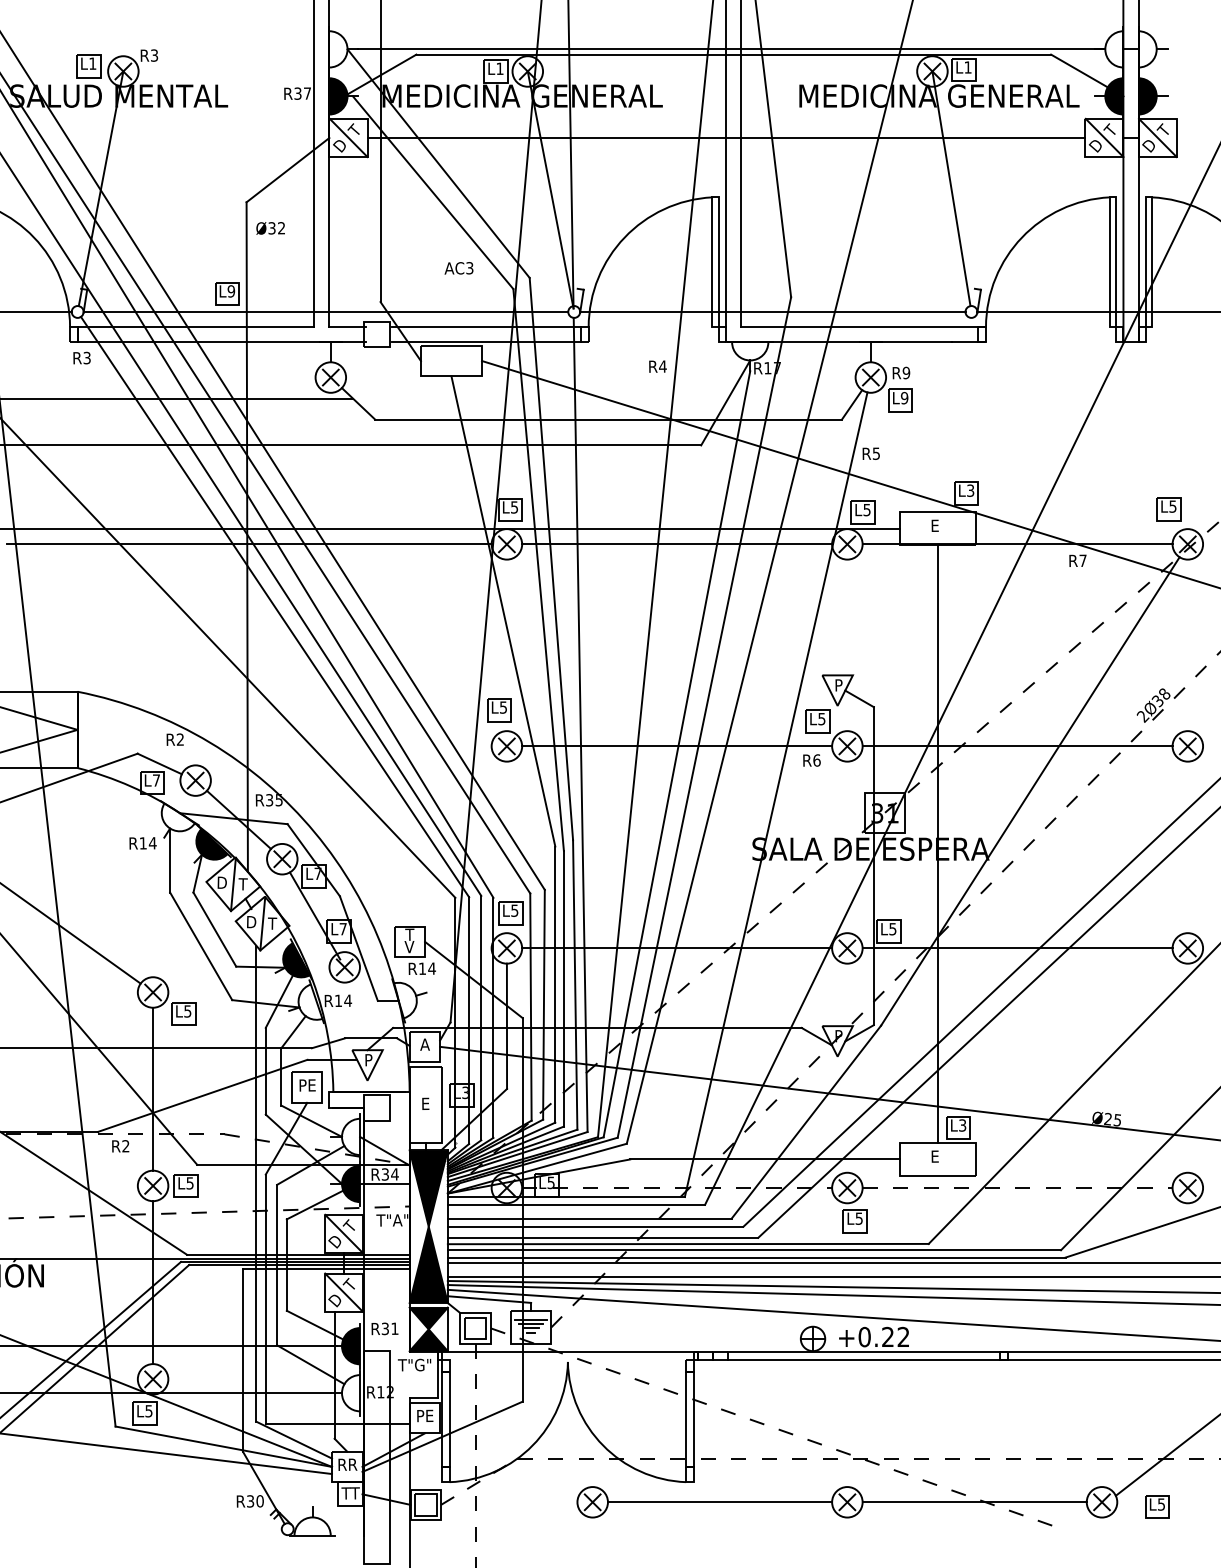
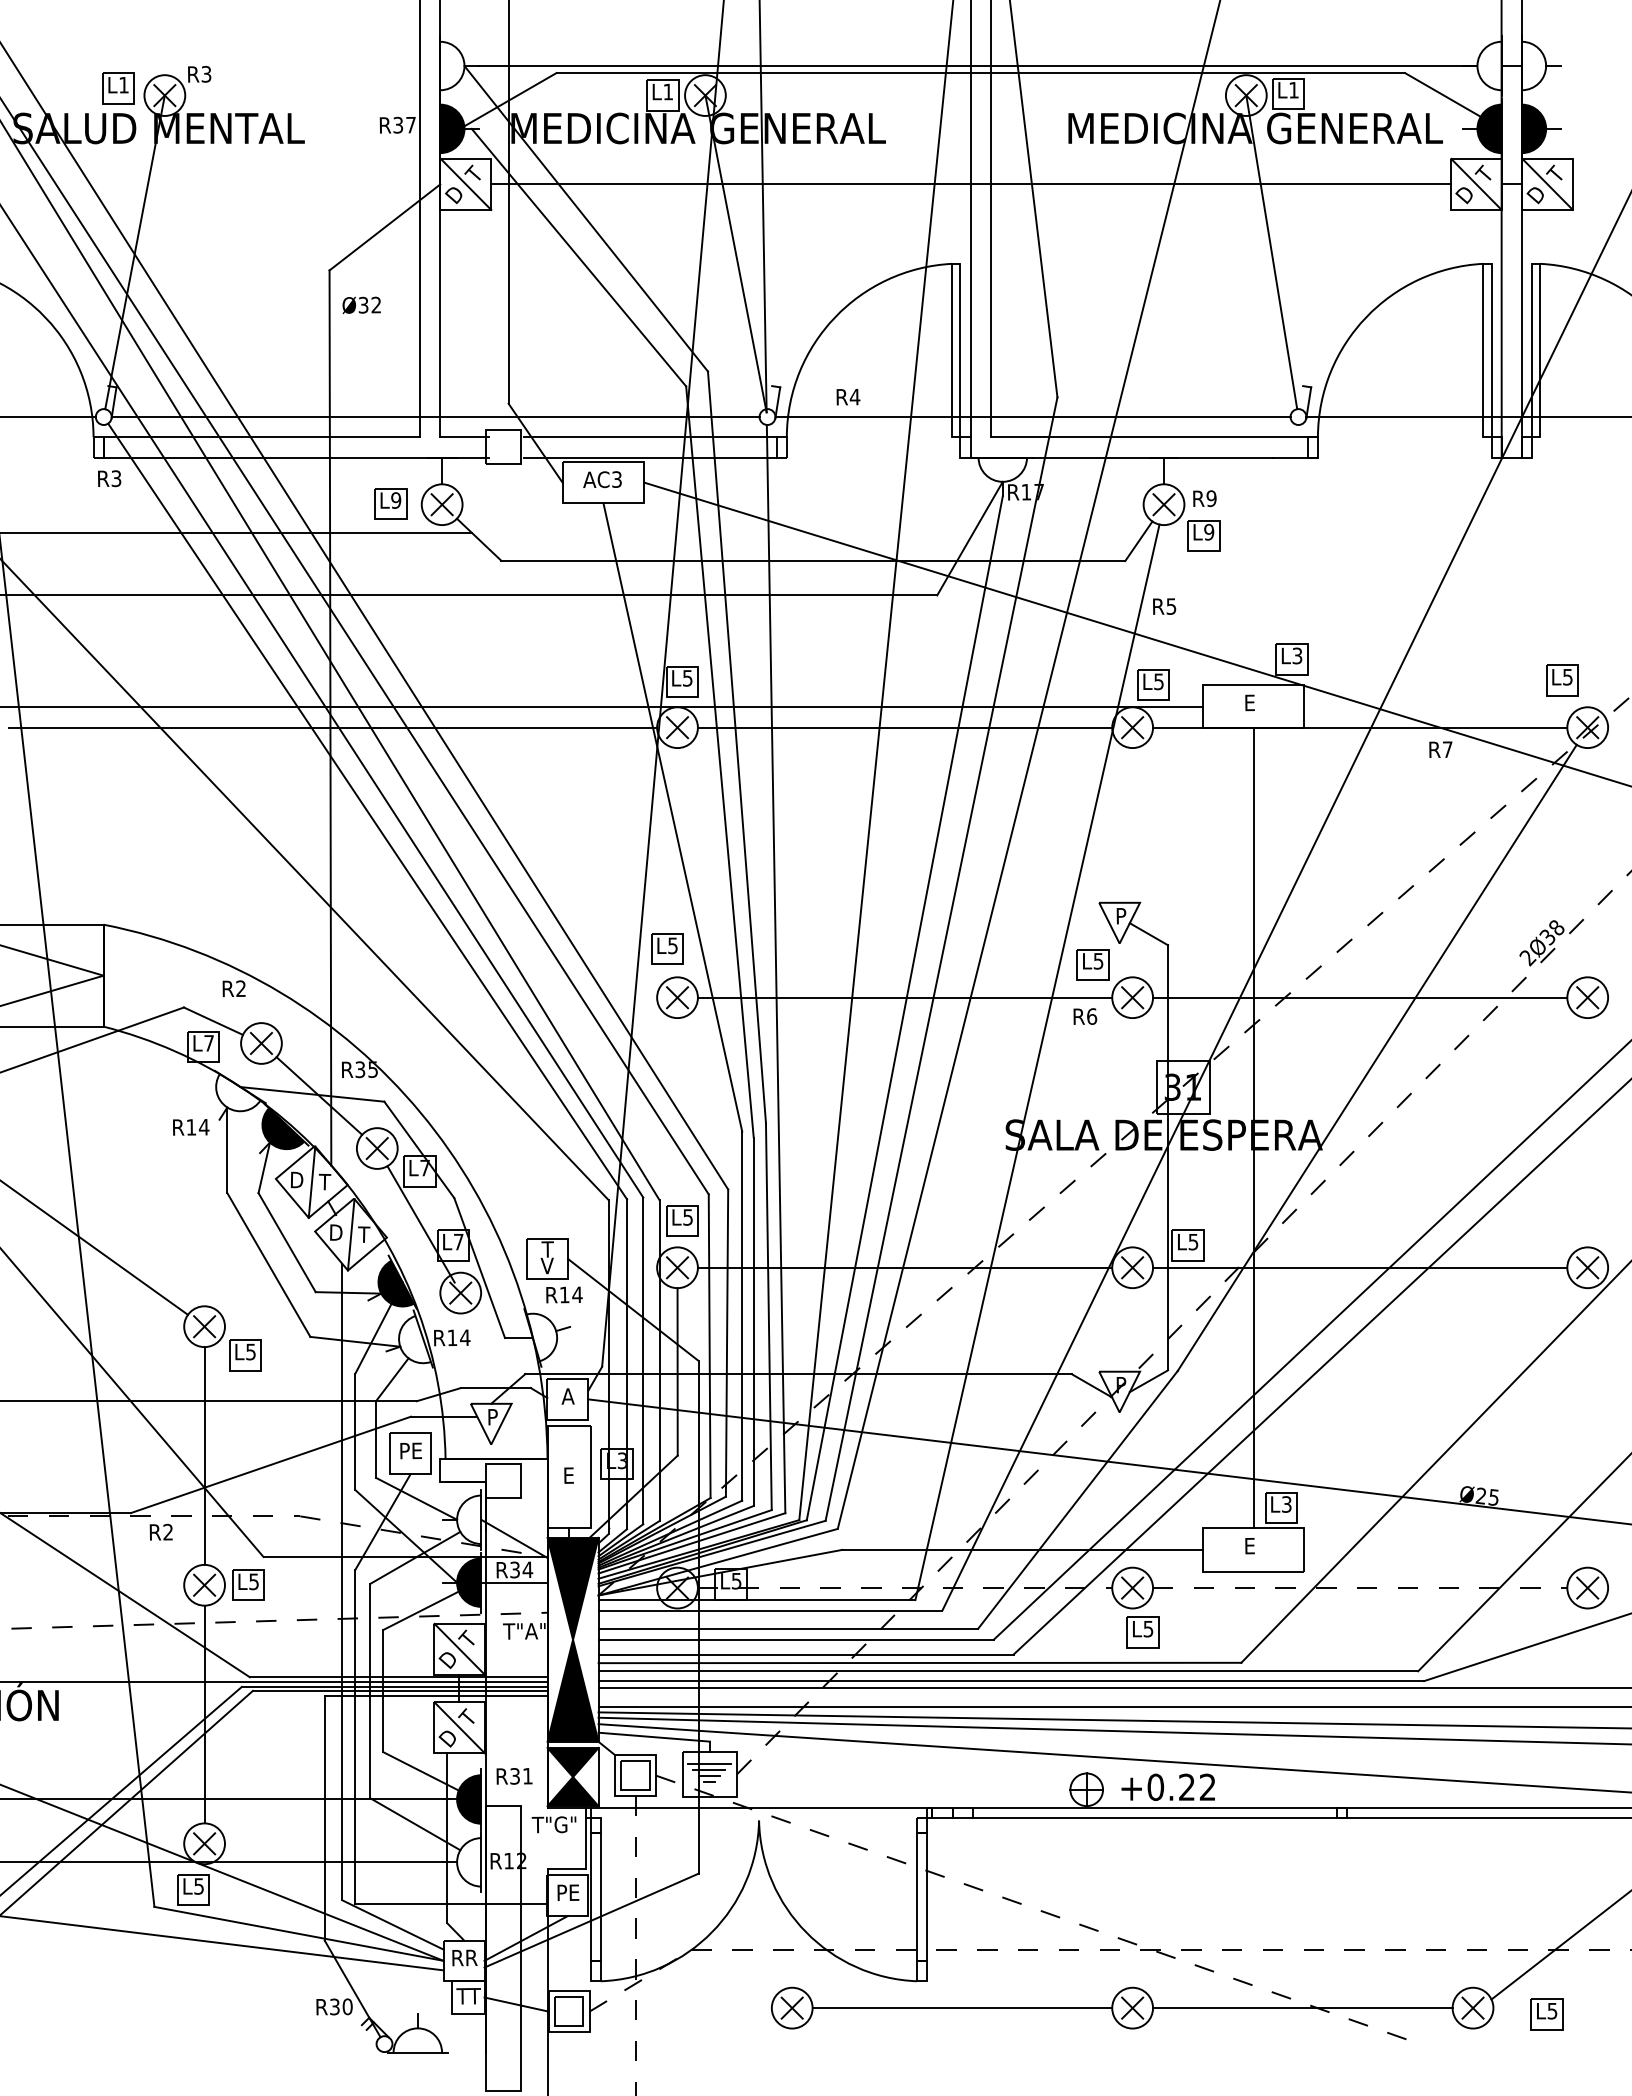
text: (459, 268) -> (602, 479), moved
part: (227, 293) -> (390, 503), moved
text: (658, 366) -> (848, 397), moved

